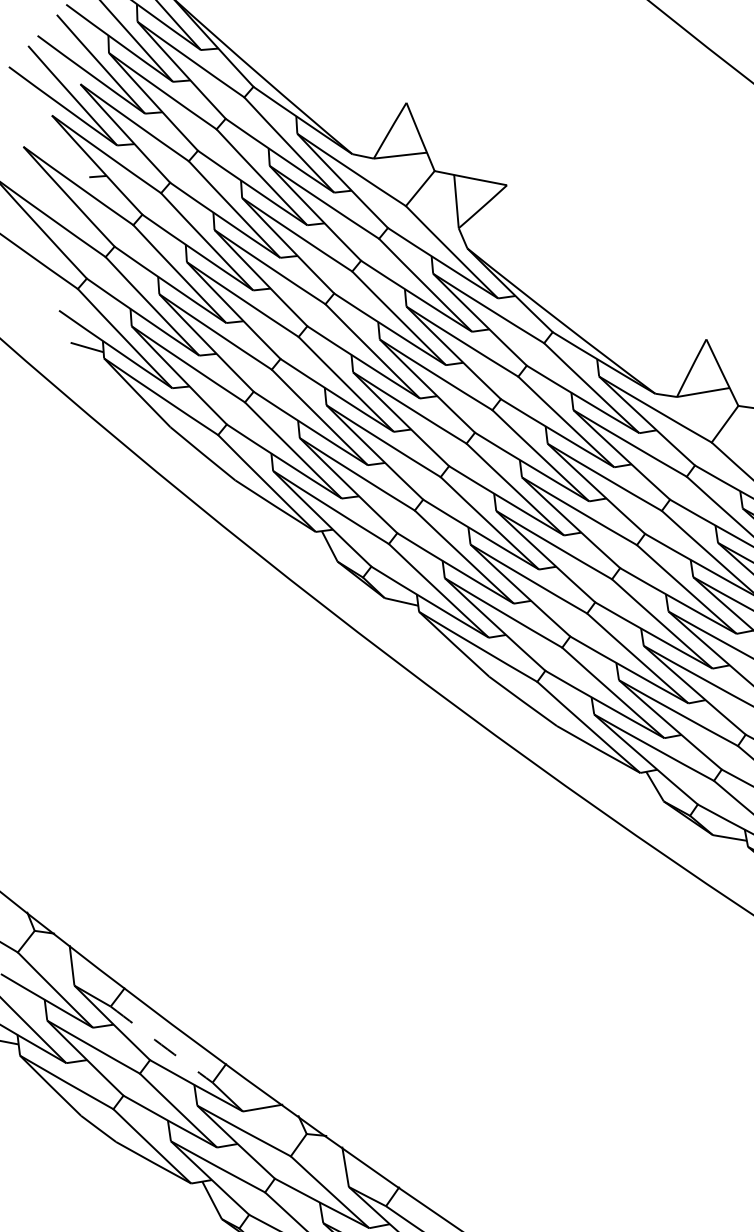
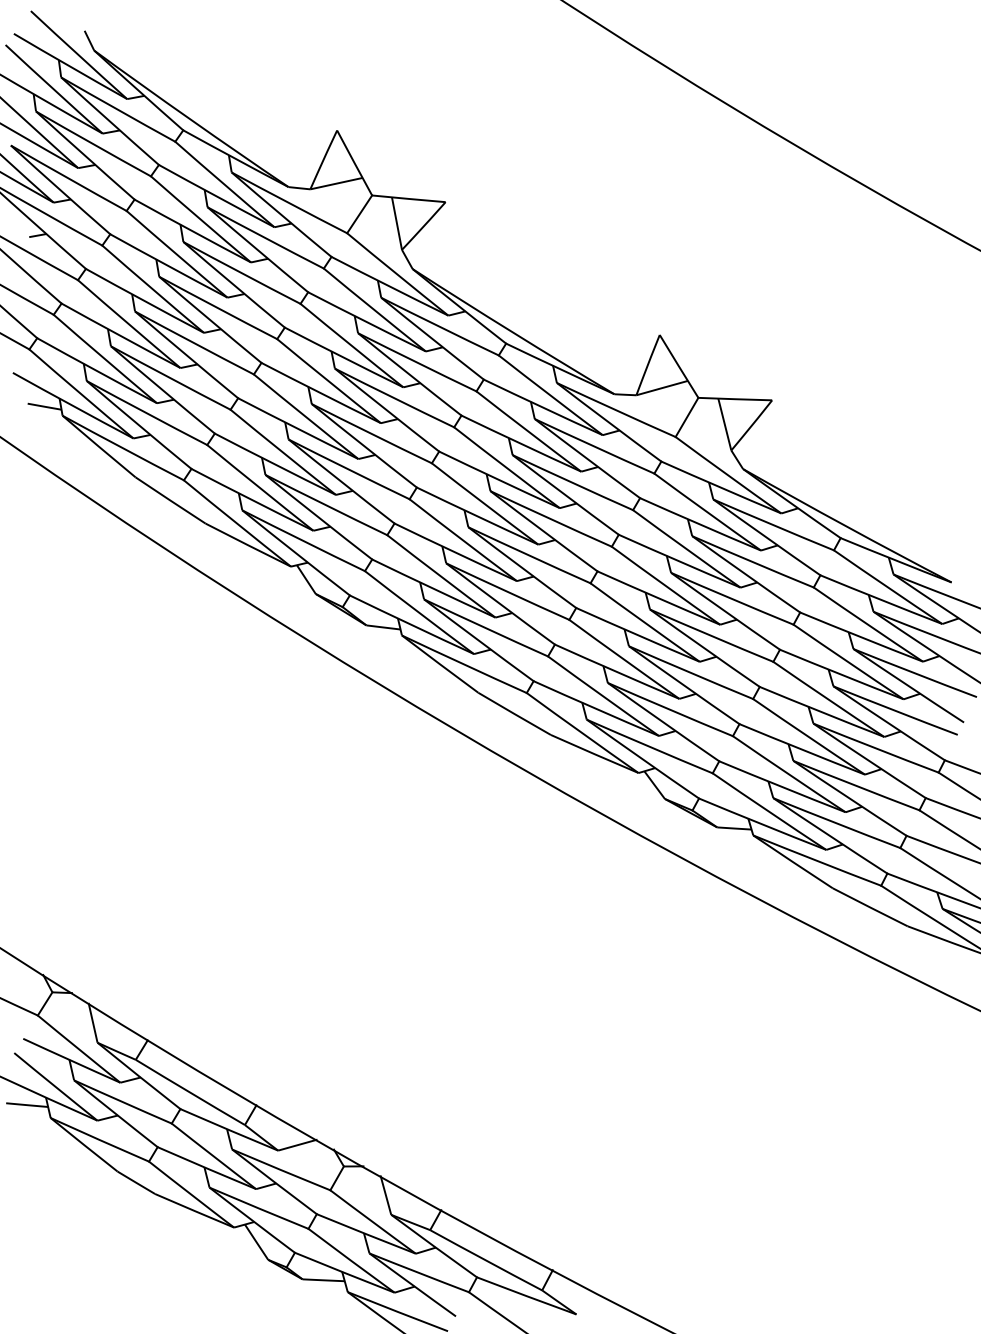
arc: (161, 1044) -> (190, 1092), dashed -> solid

